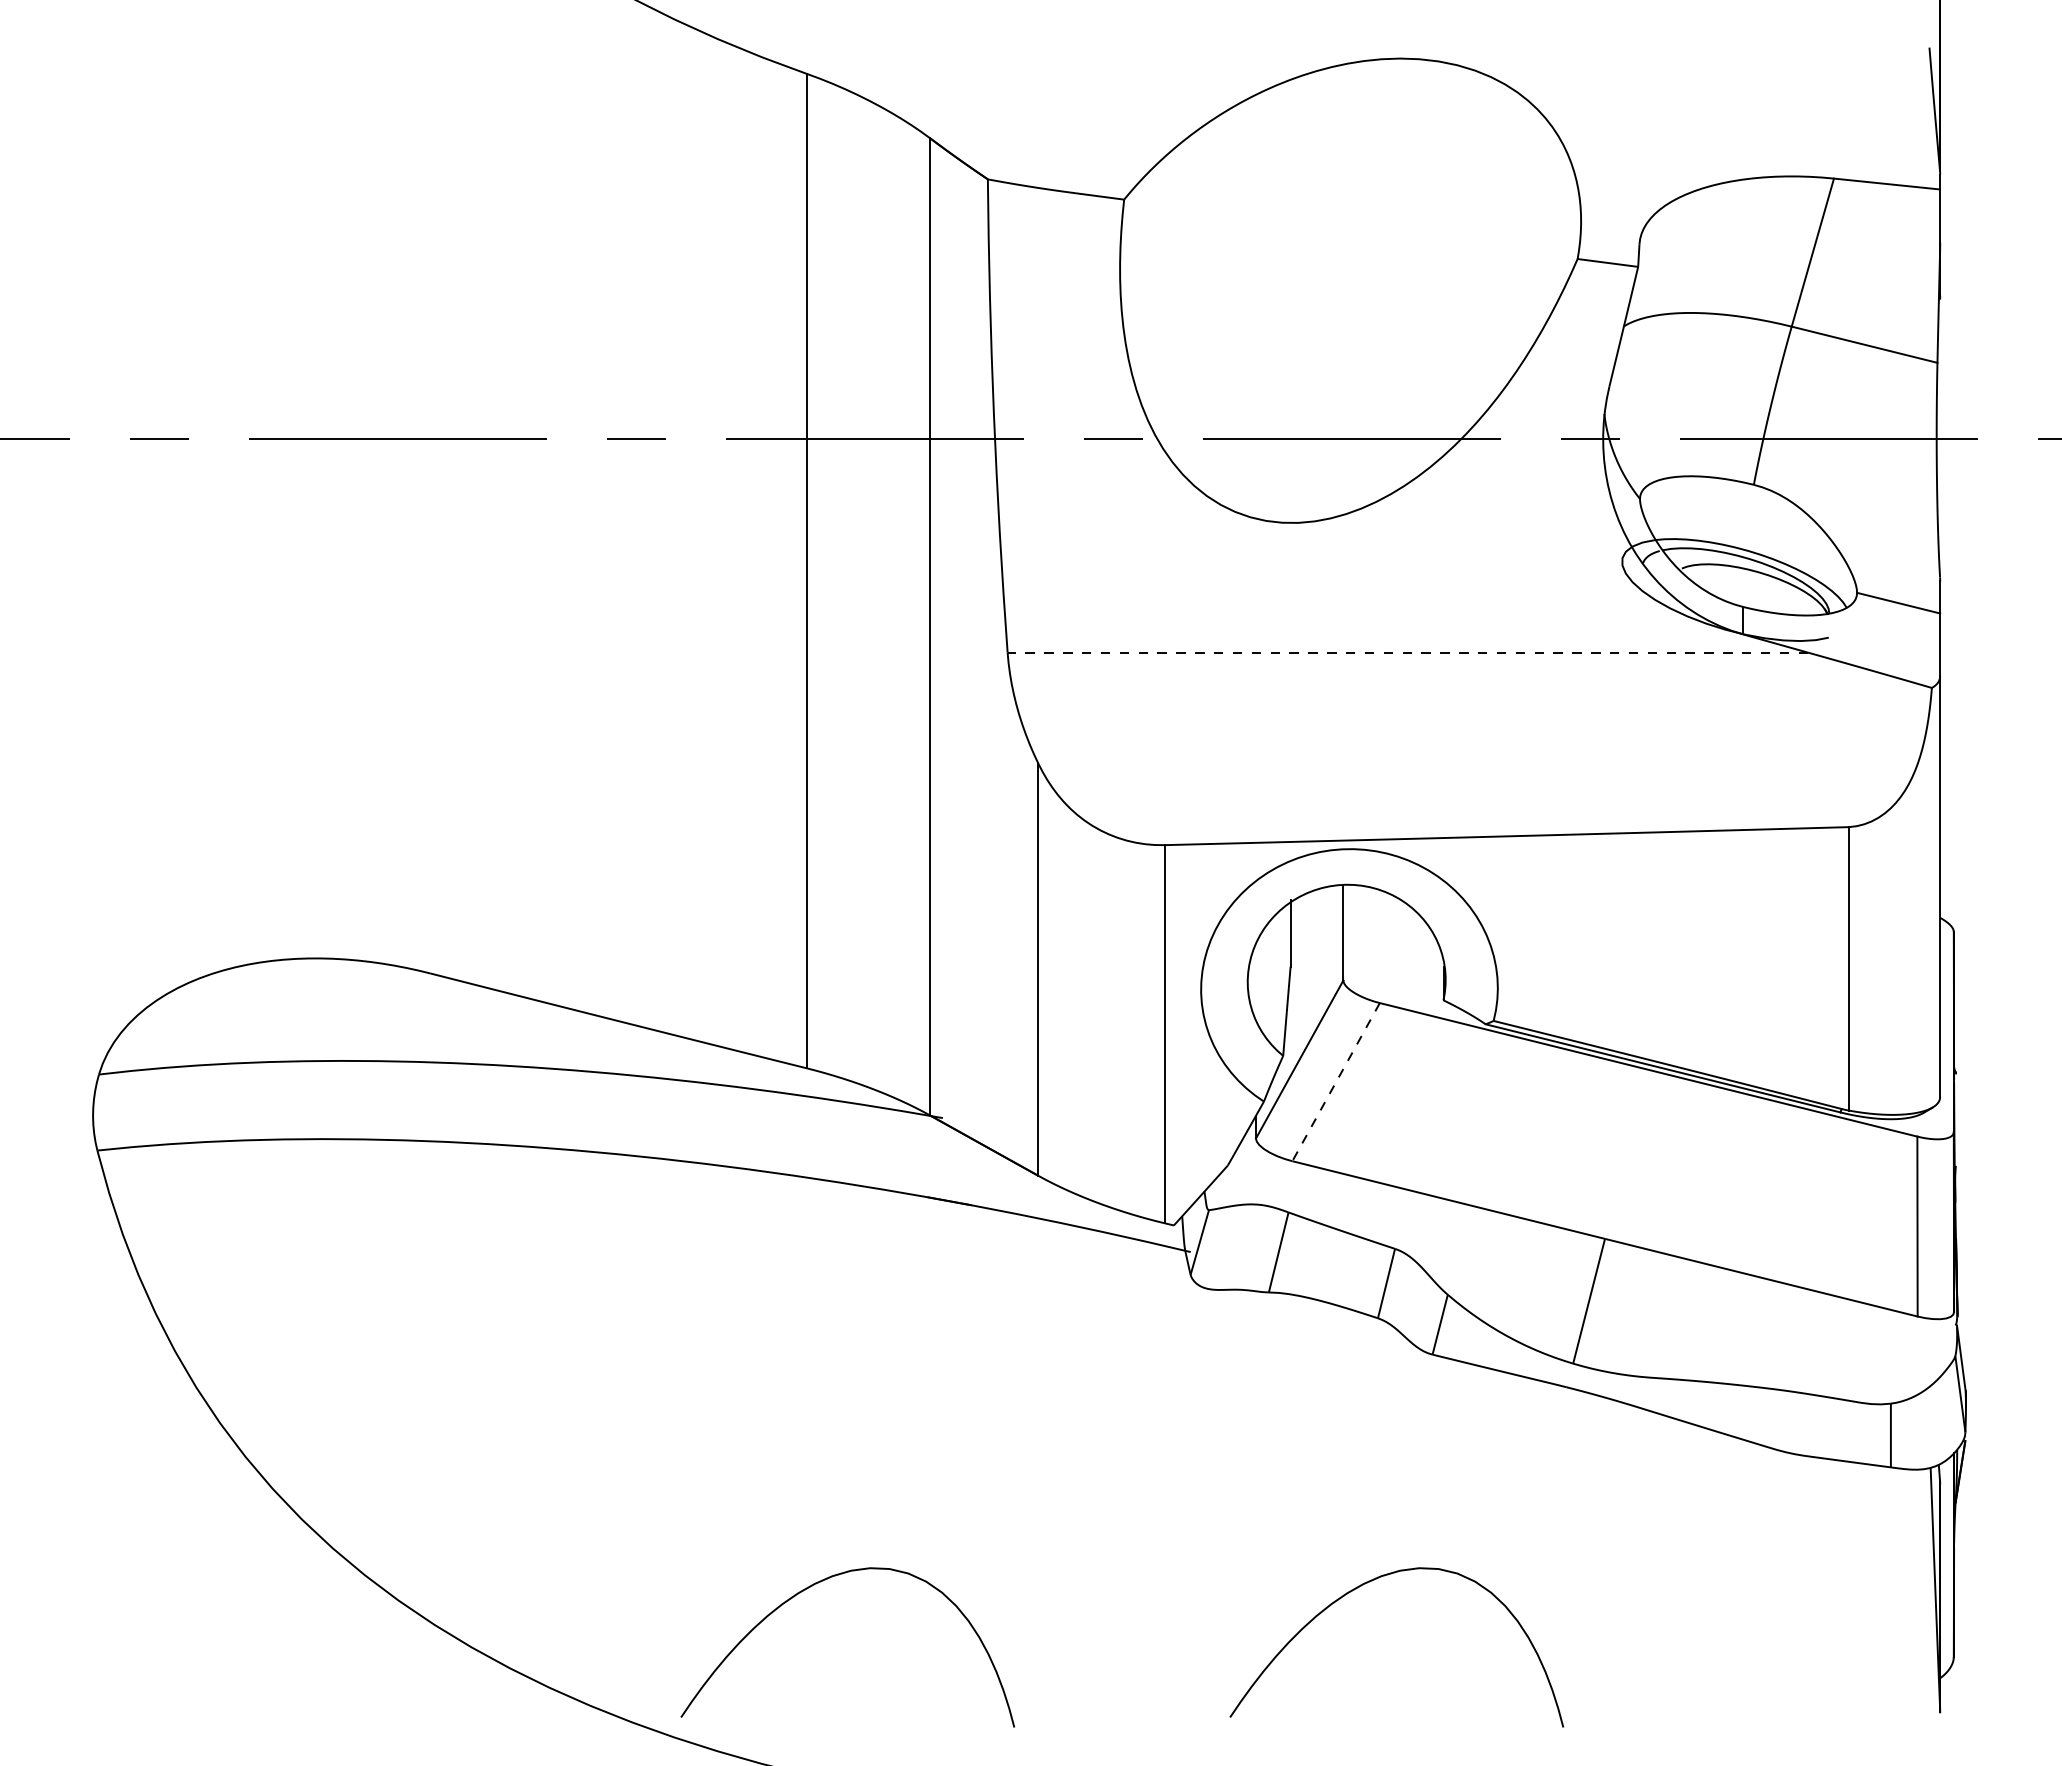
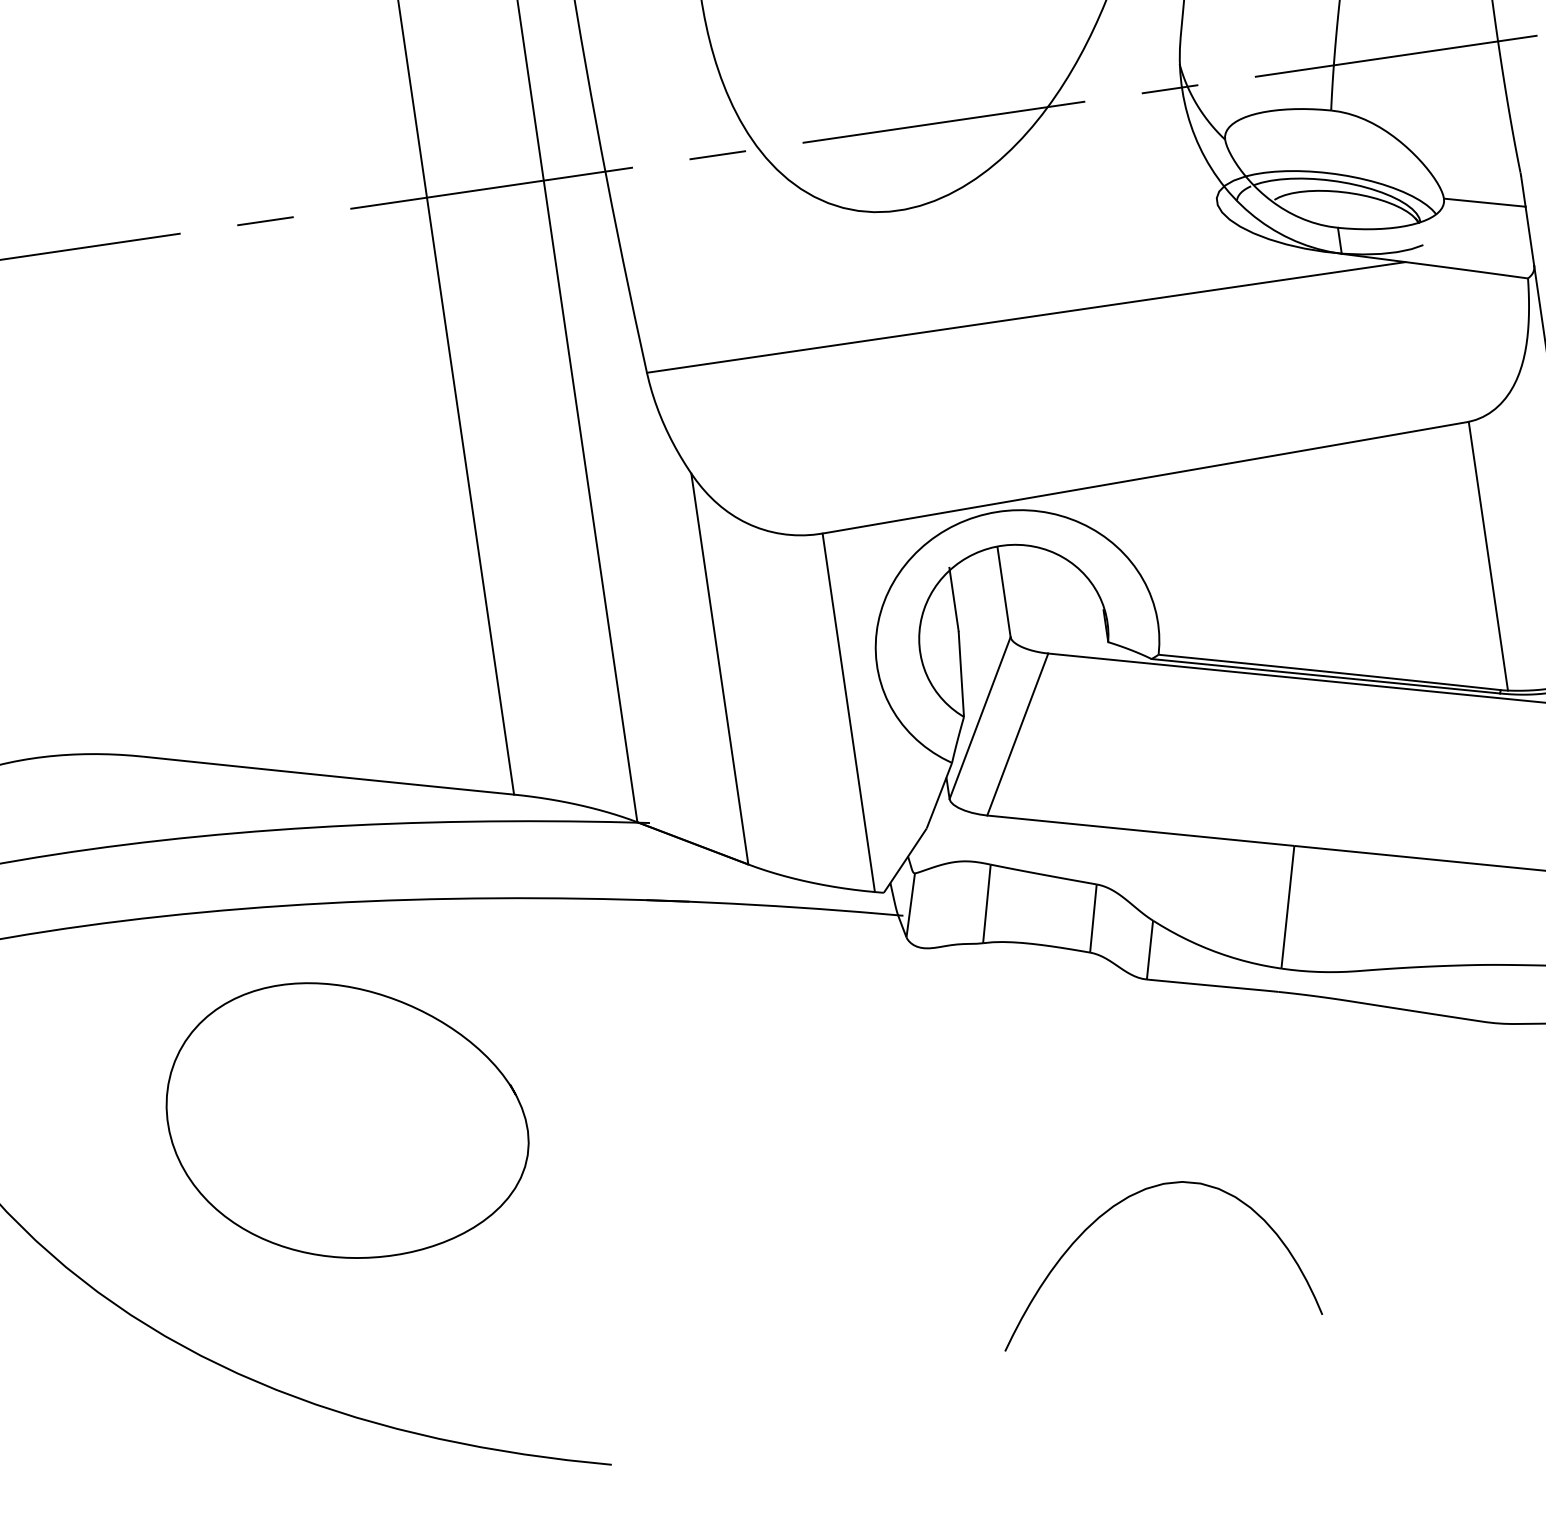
line: (1407, 652) -> (1026, 317), dashed -> solid
line: (1335, 1082) -> (1017, 734), dashed -> solid
curve: (643, 1258) -> (385, 997), added
curve: (816, 1584) -> (594, 1282), removed

